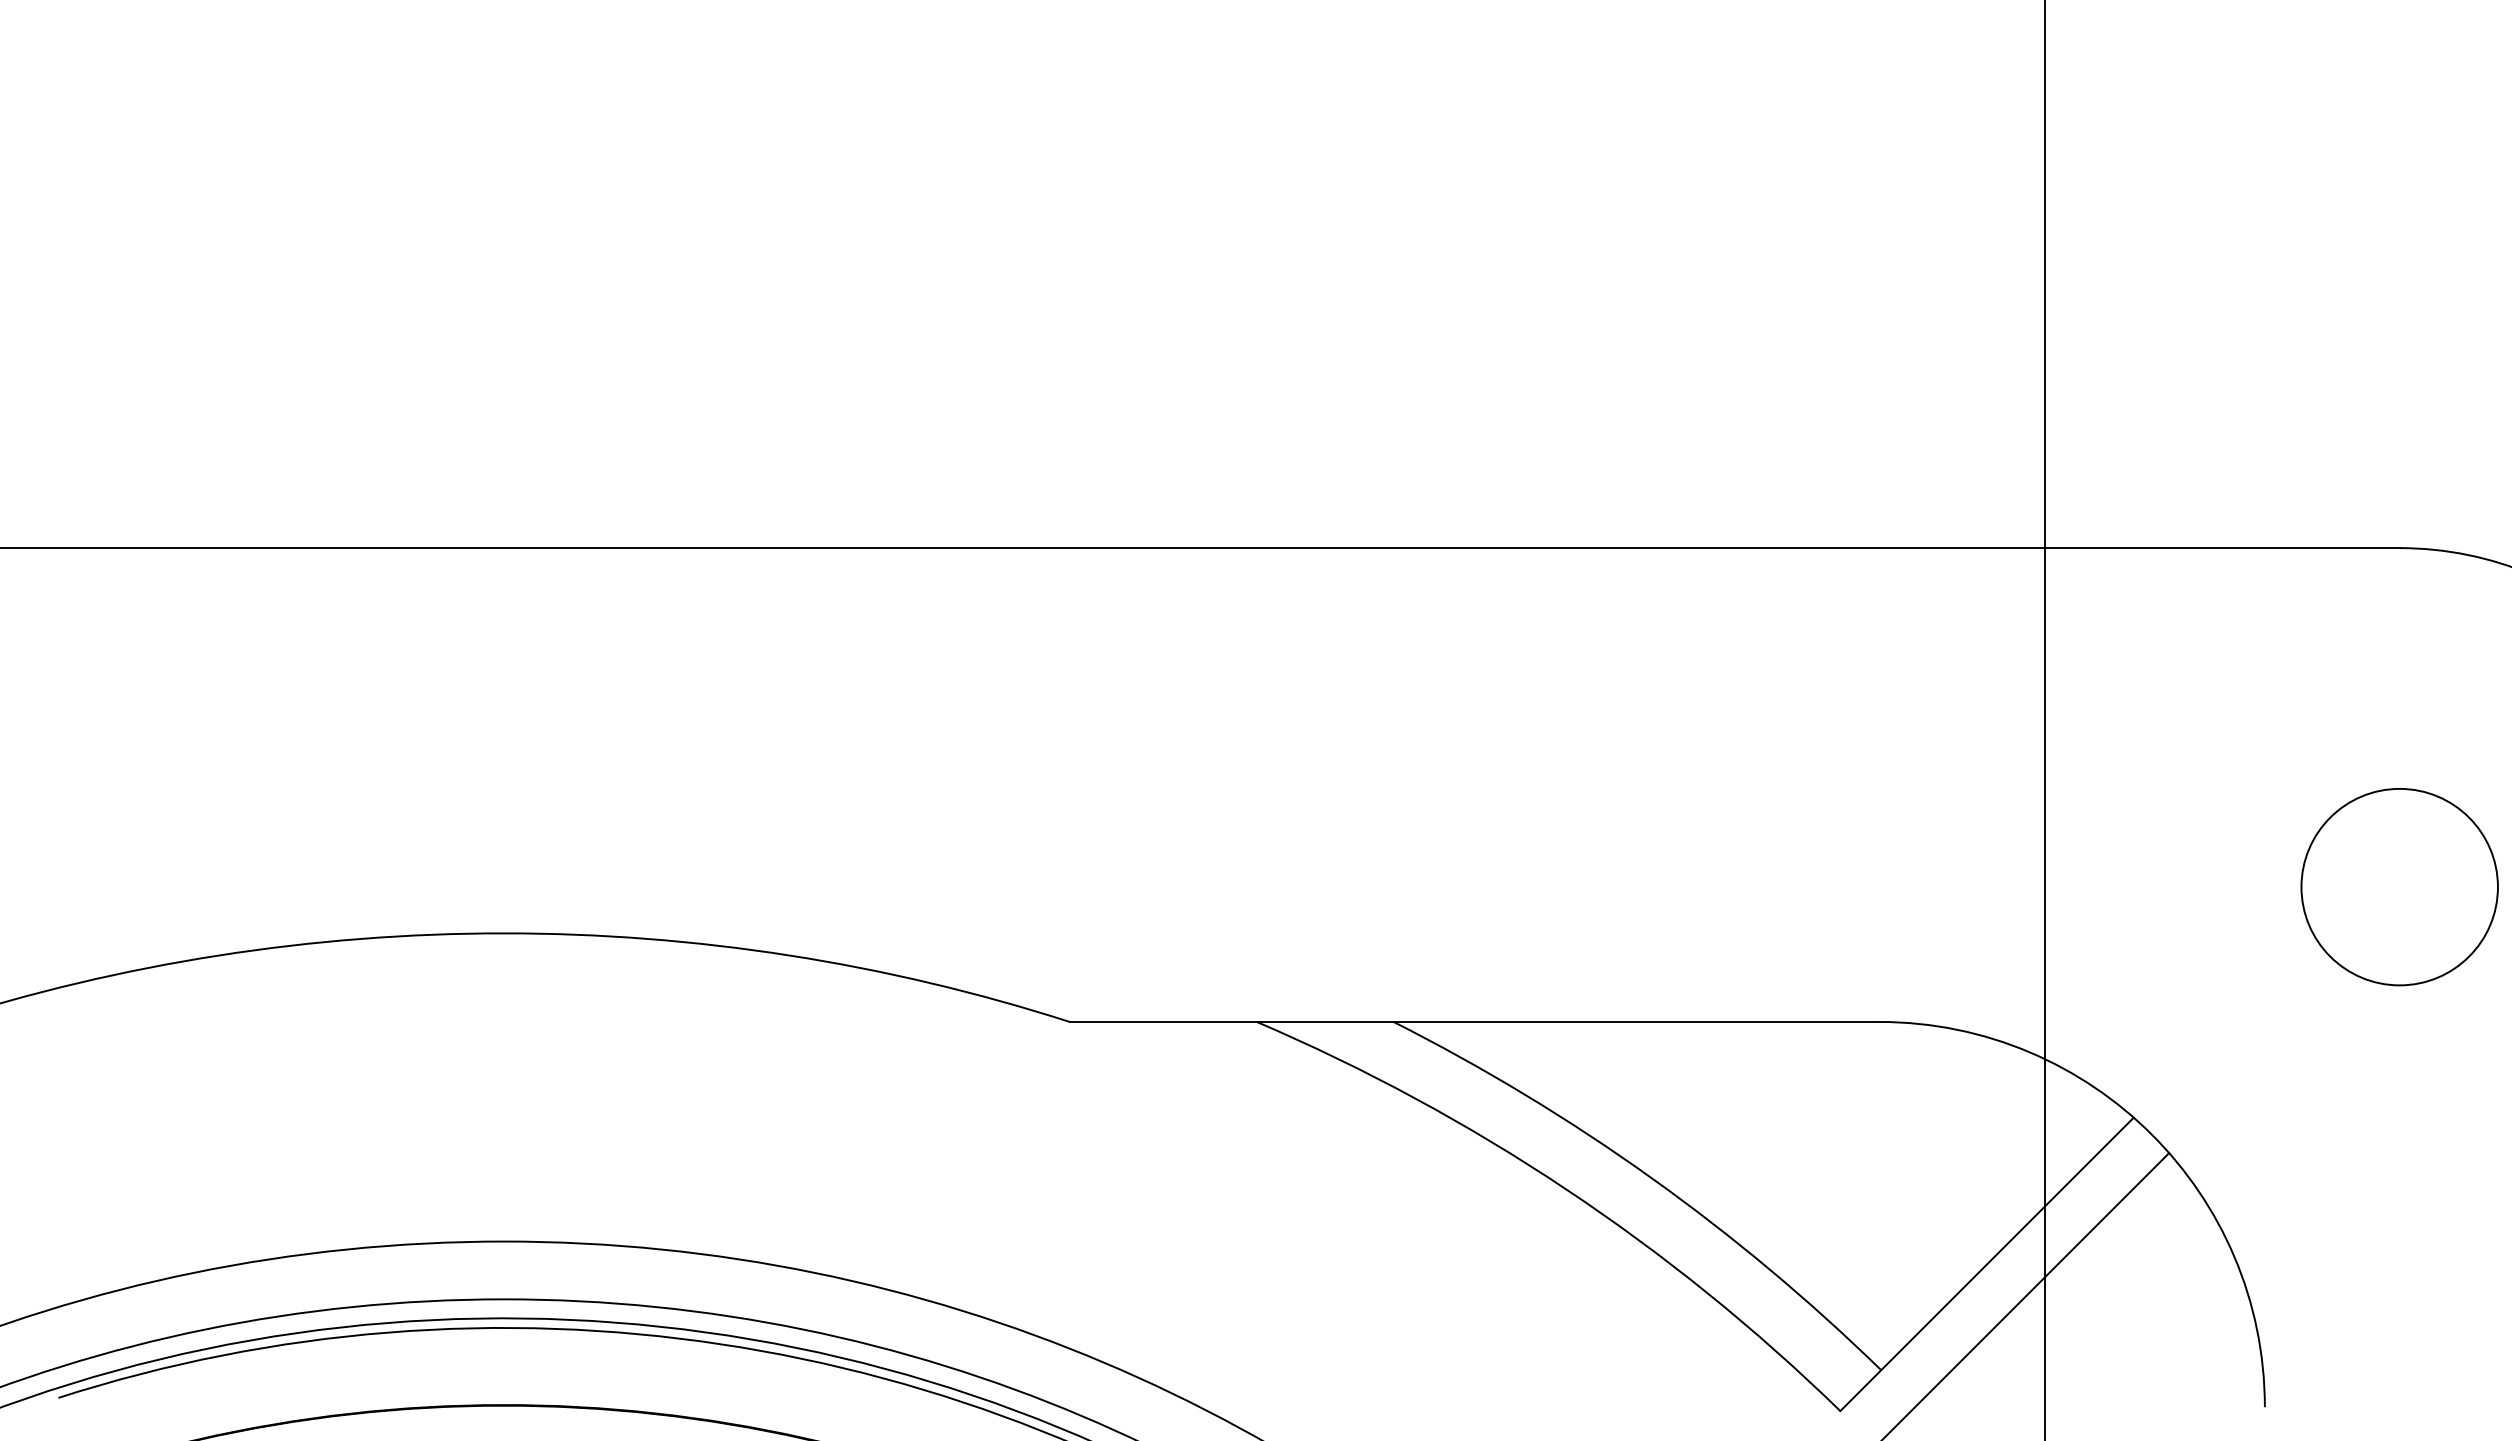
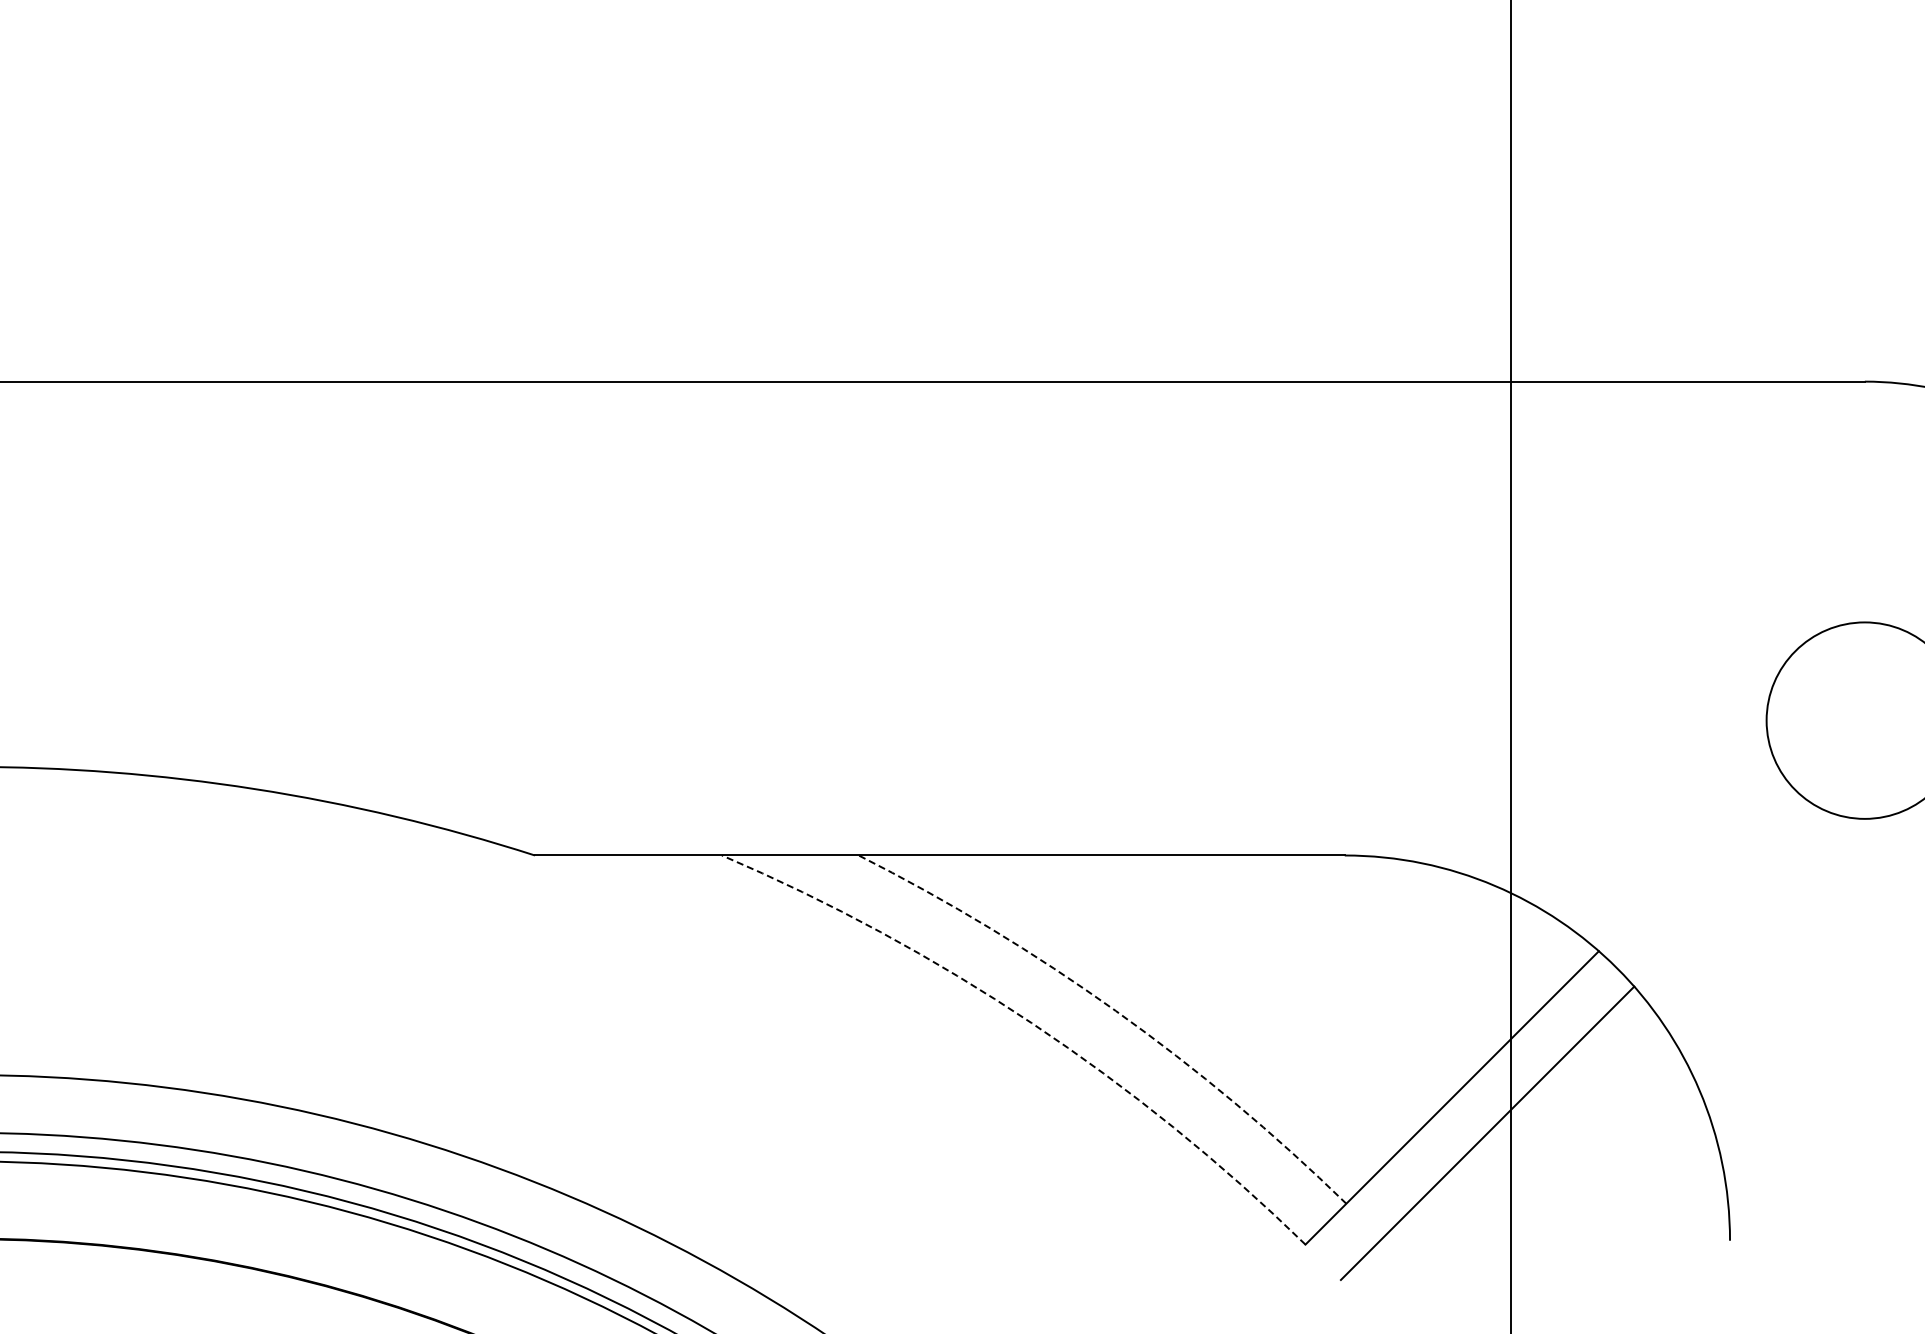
arc: (1650, 1177) -> (1115, 1011), solid -> dashed
arc: (1566, 1189) -> (1031, 1023), solid -> dashed

